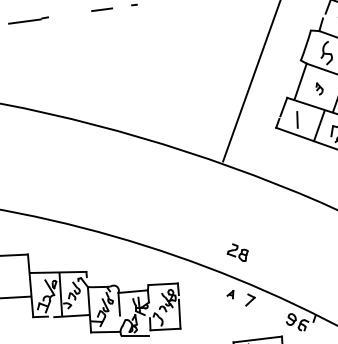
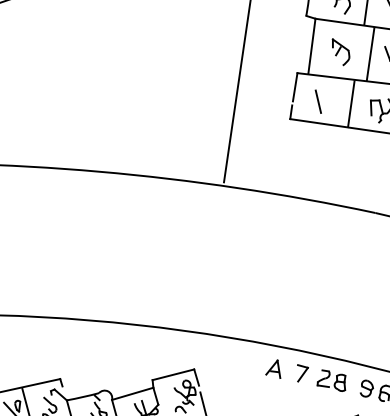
part: (319, 88) -> (340, 50), size x1.67
part: (237, 252) -> (331, 380), moved
part: (230, 294) -> (272, 370), size x1.67

